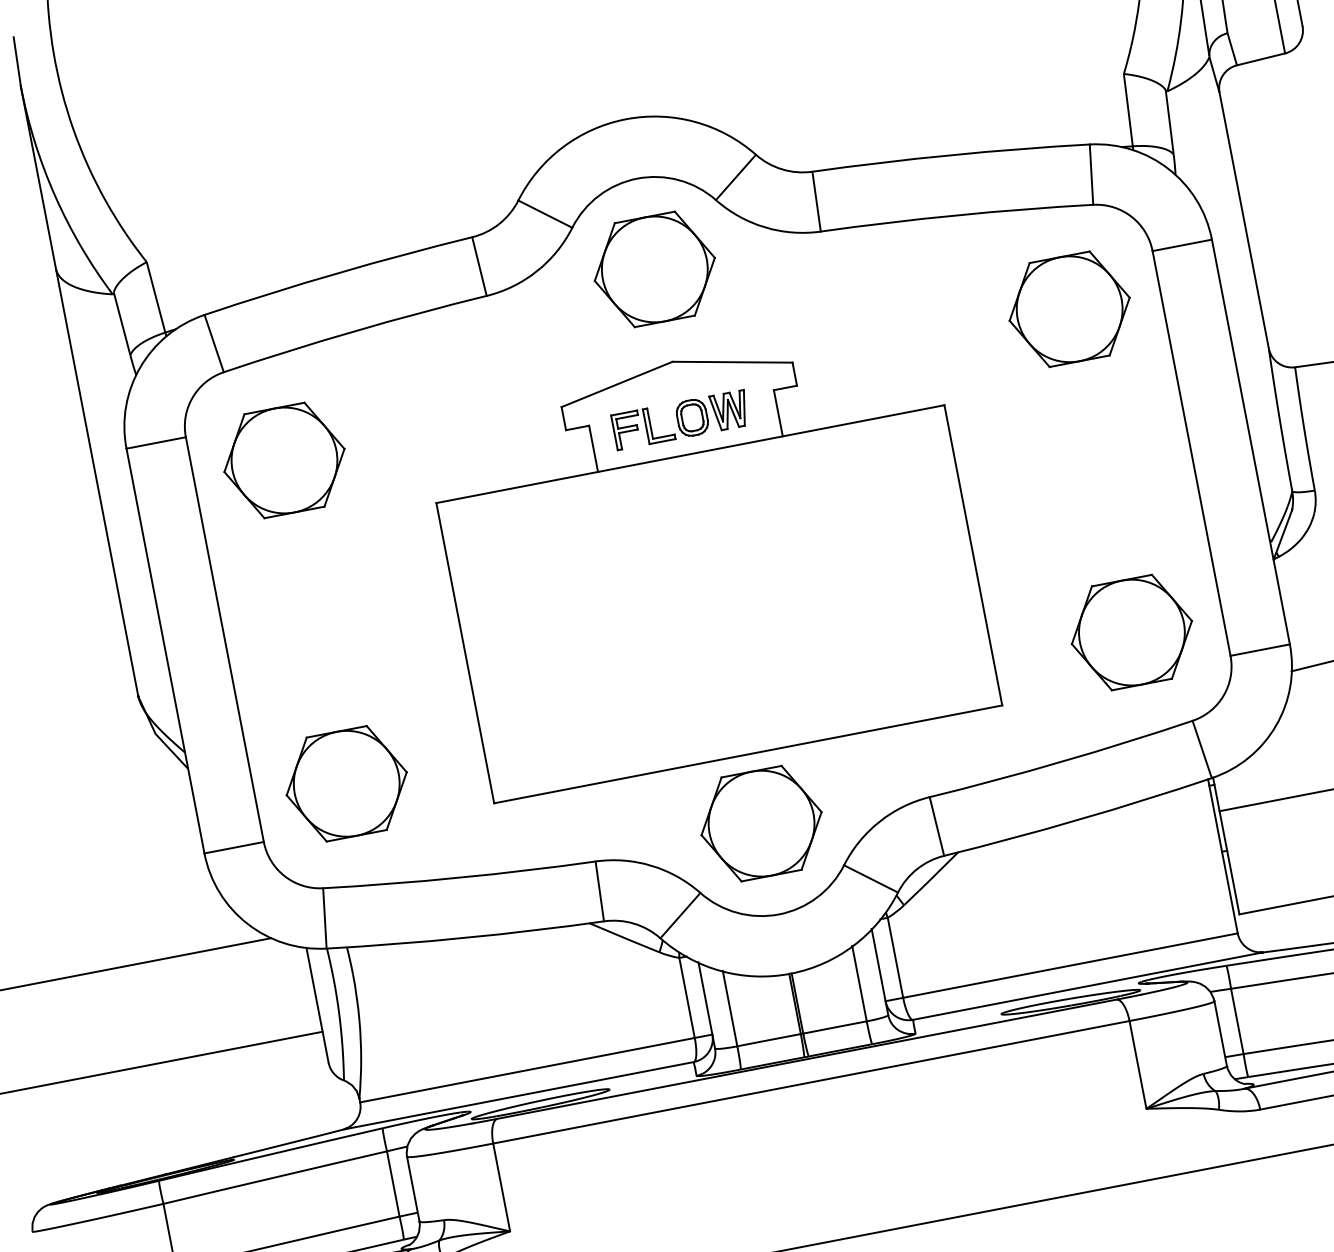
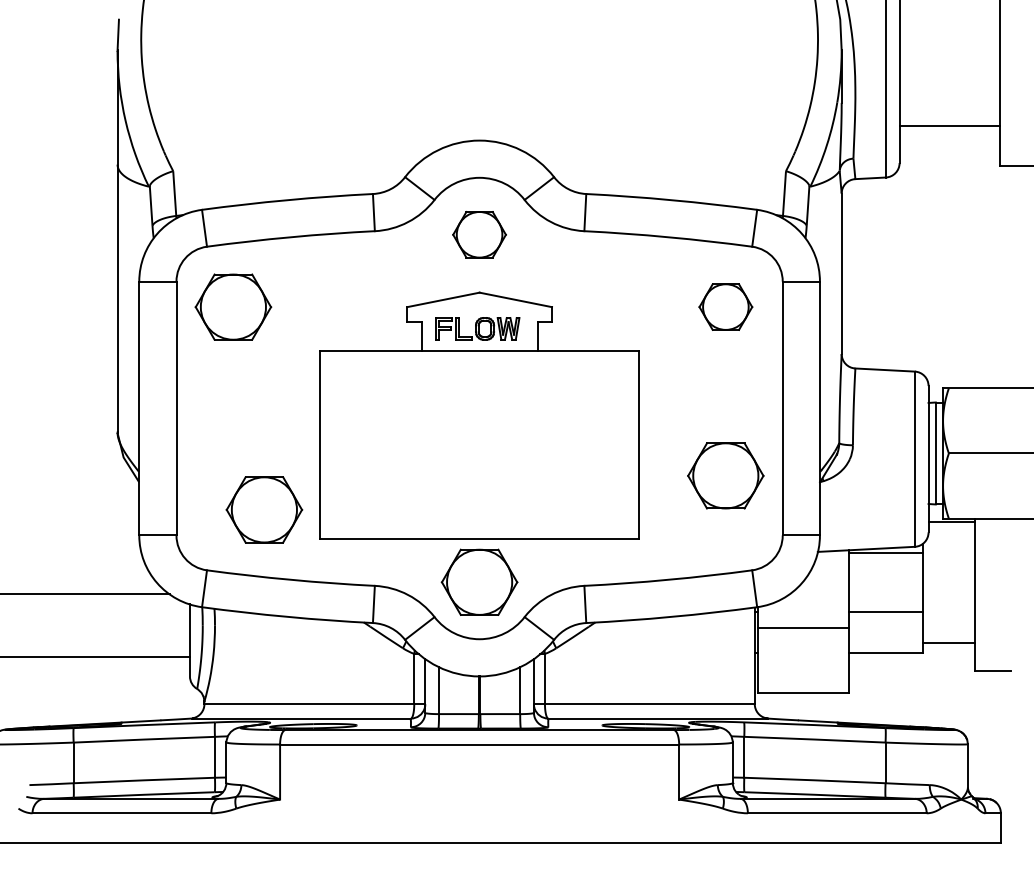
part: (654, 269) -> (479, 234), size x0.7
part: (1068, 308) -> (725, 306), size x0.7
part: (1131, 632) -> (725, 475), moved
part: (346, 783) -> (264, 509), moved

